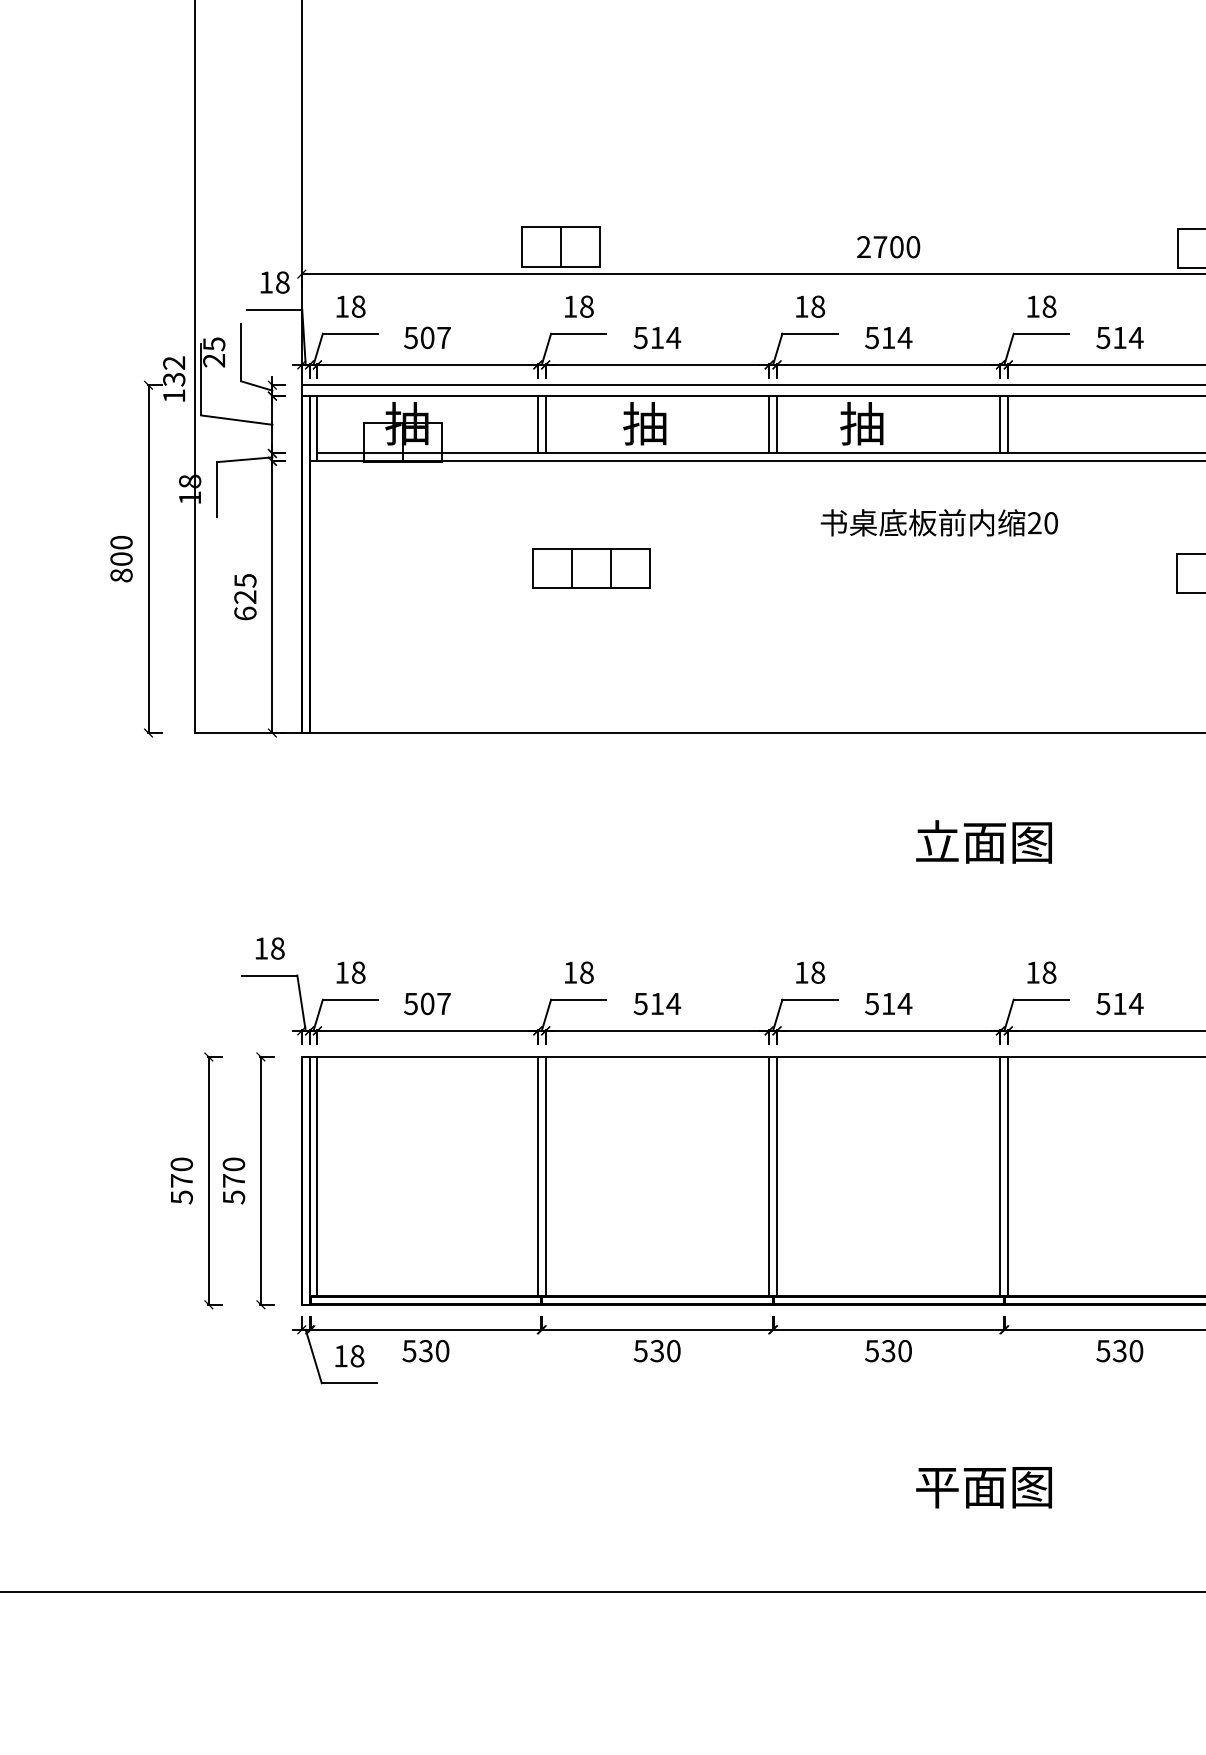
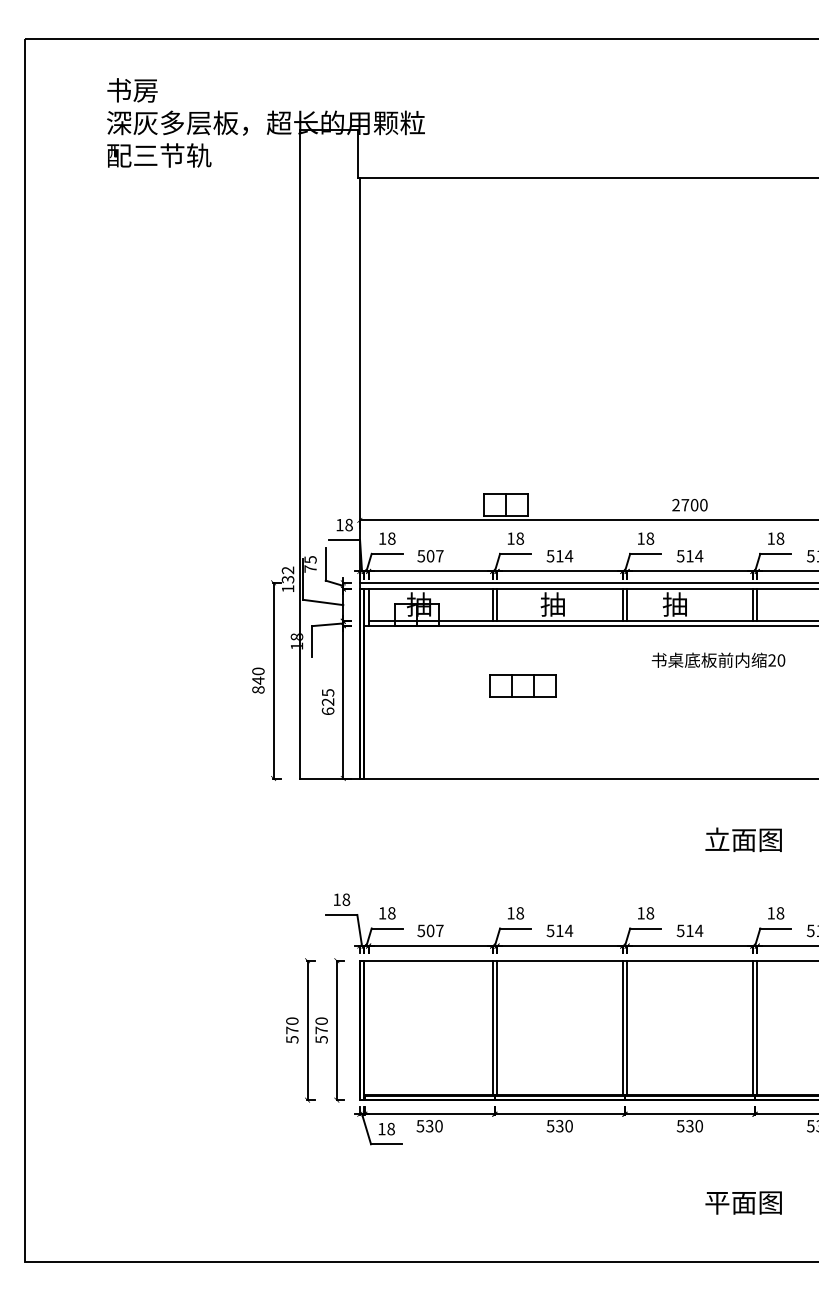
text: (214, 359) -> (310, 568), 25 -> 75
text: (121, 558) -> (258, 680), 800 -> 840
line: (317, 1175) -> (368, 1027), removed

